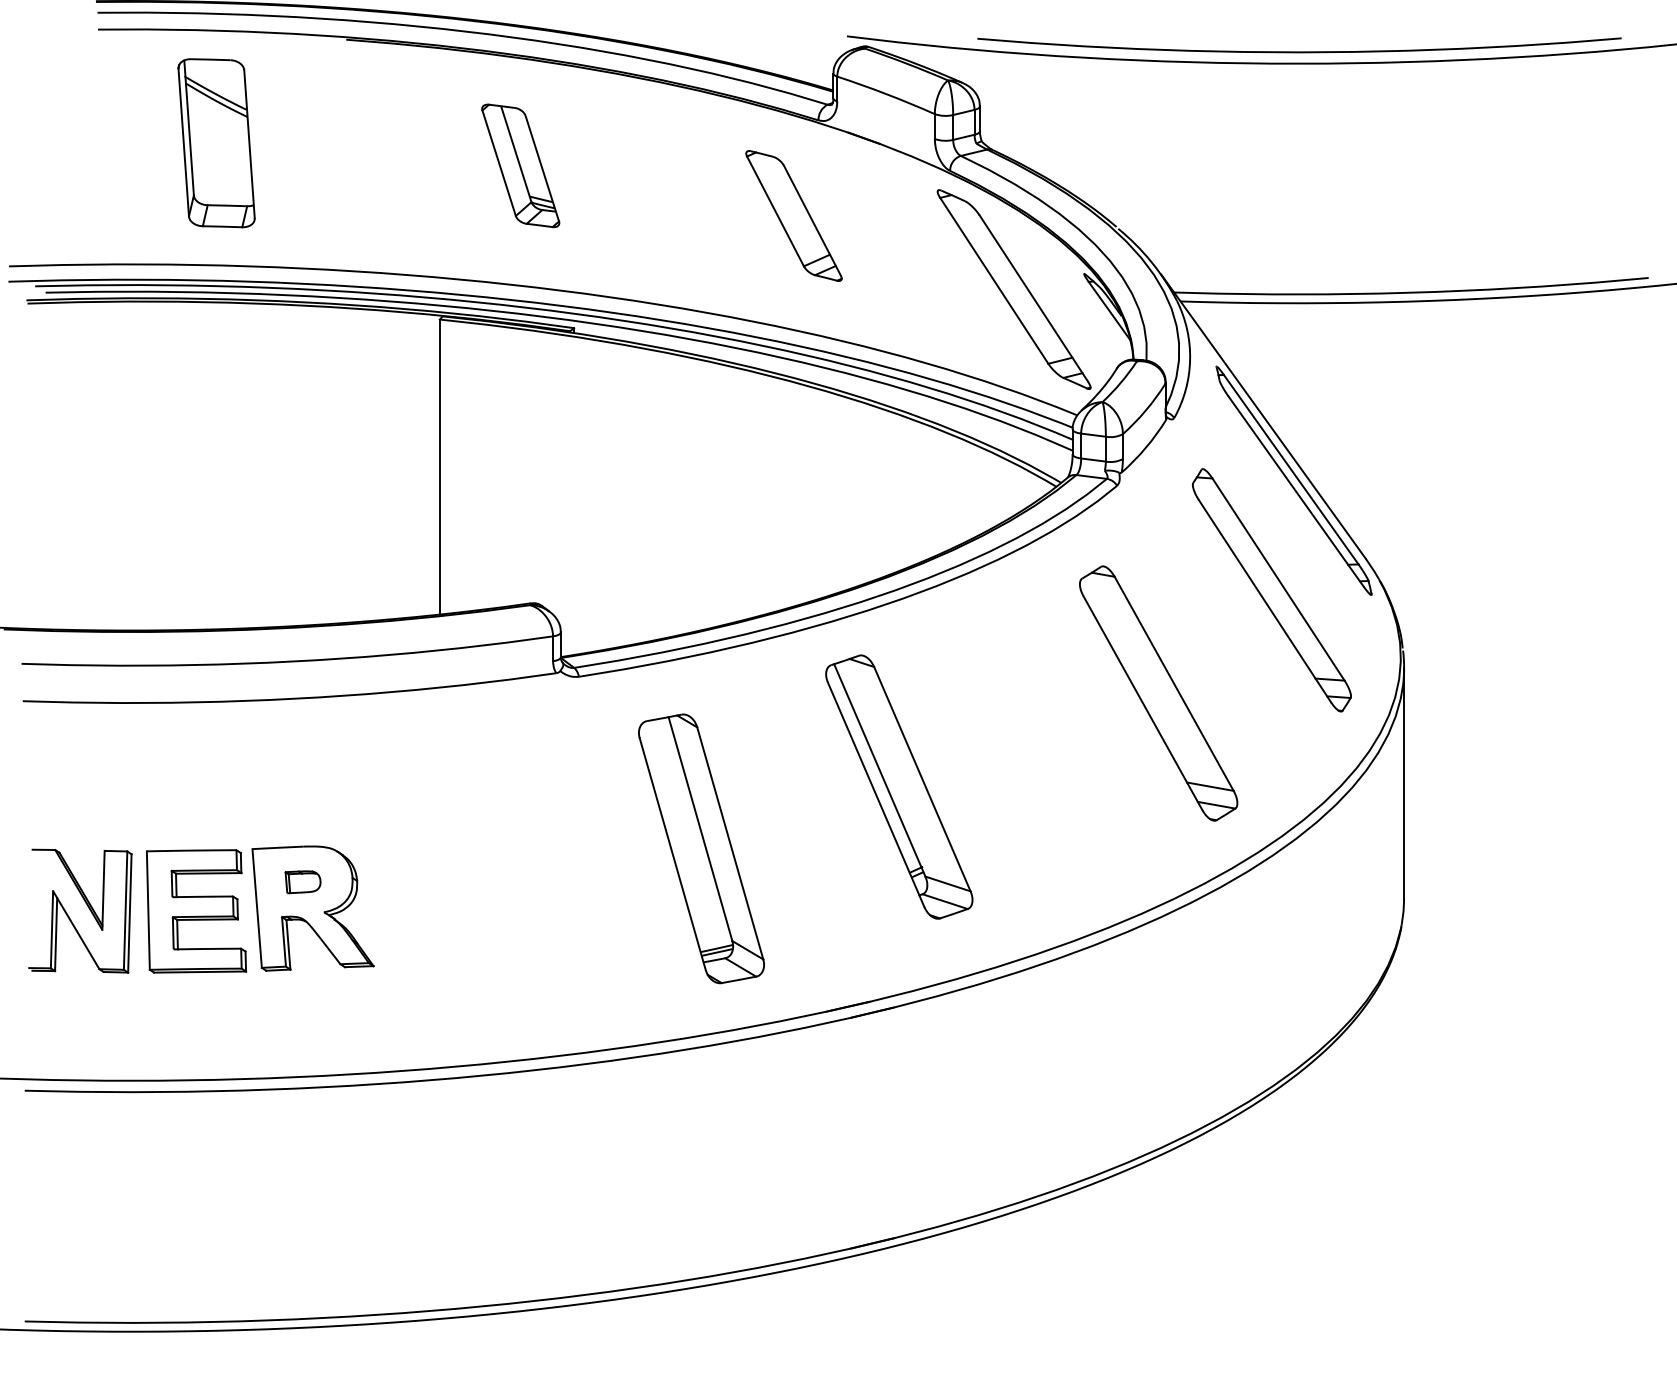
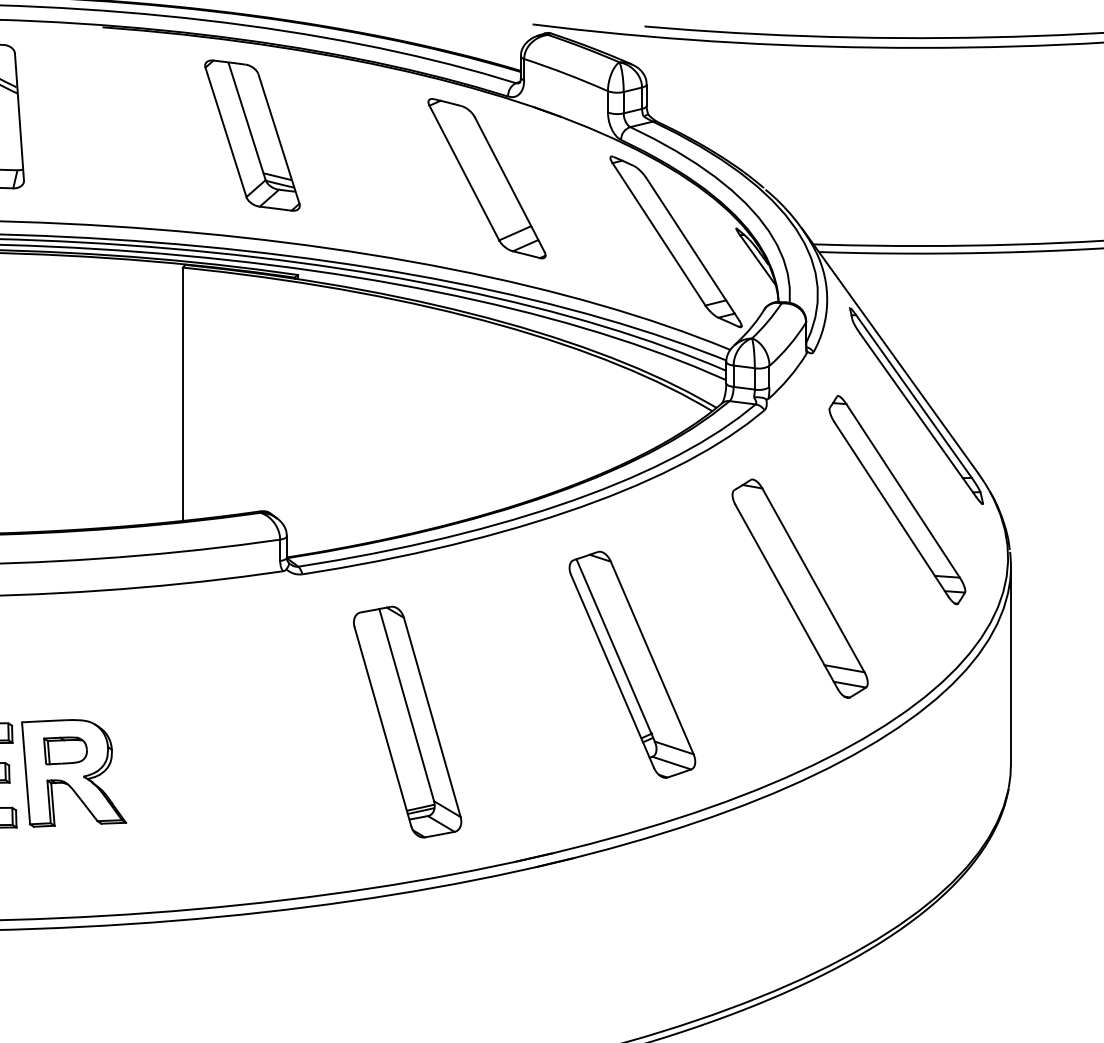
part: (520, 165) -> (252, 135), size x1.43
part: (793, 215) -> (486, 178), size x1.43
part: (899, 786) -> (632, 664), moved
part: (302, 881) -> (64, 750), size x1.43

